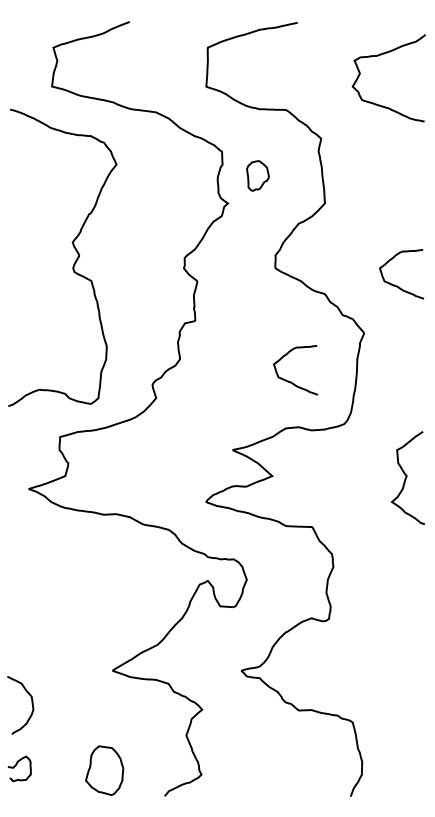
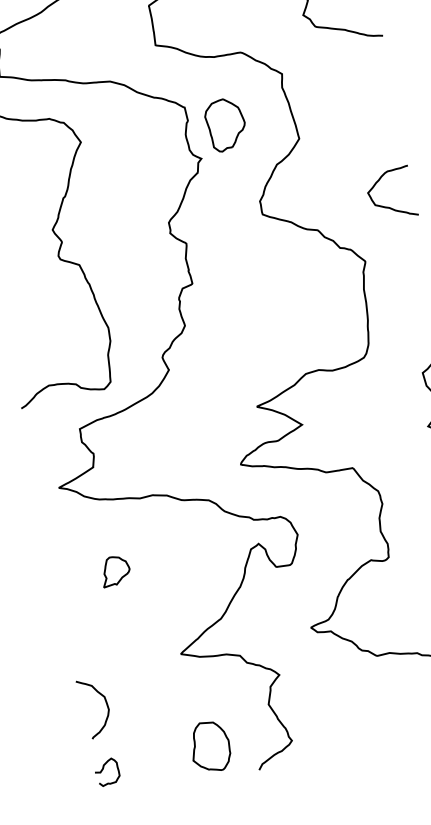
part: (257, 175) -> (225, 124), size x1.67
curve: (291, 381) -> (302, 325), removed
part: (66, 578) -> (115, 570), added
part: (104, 770) -> (210, 746), moved

